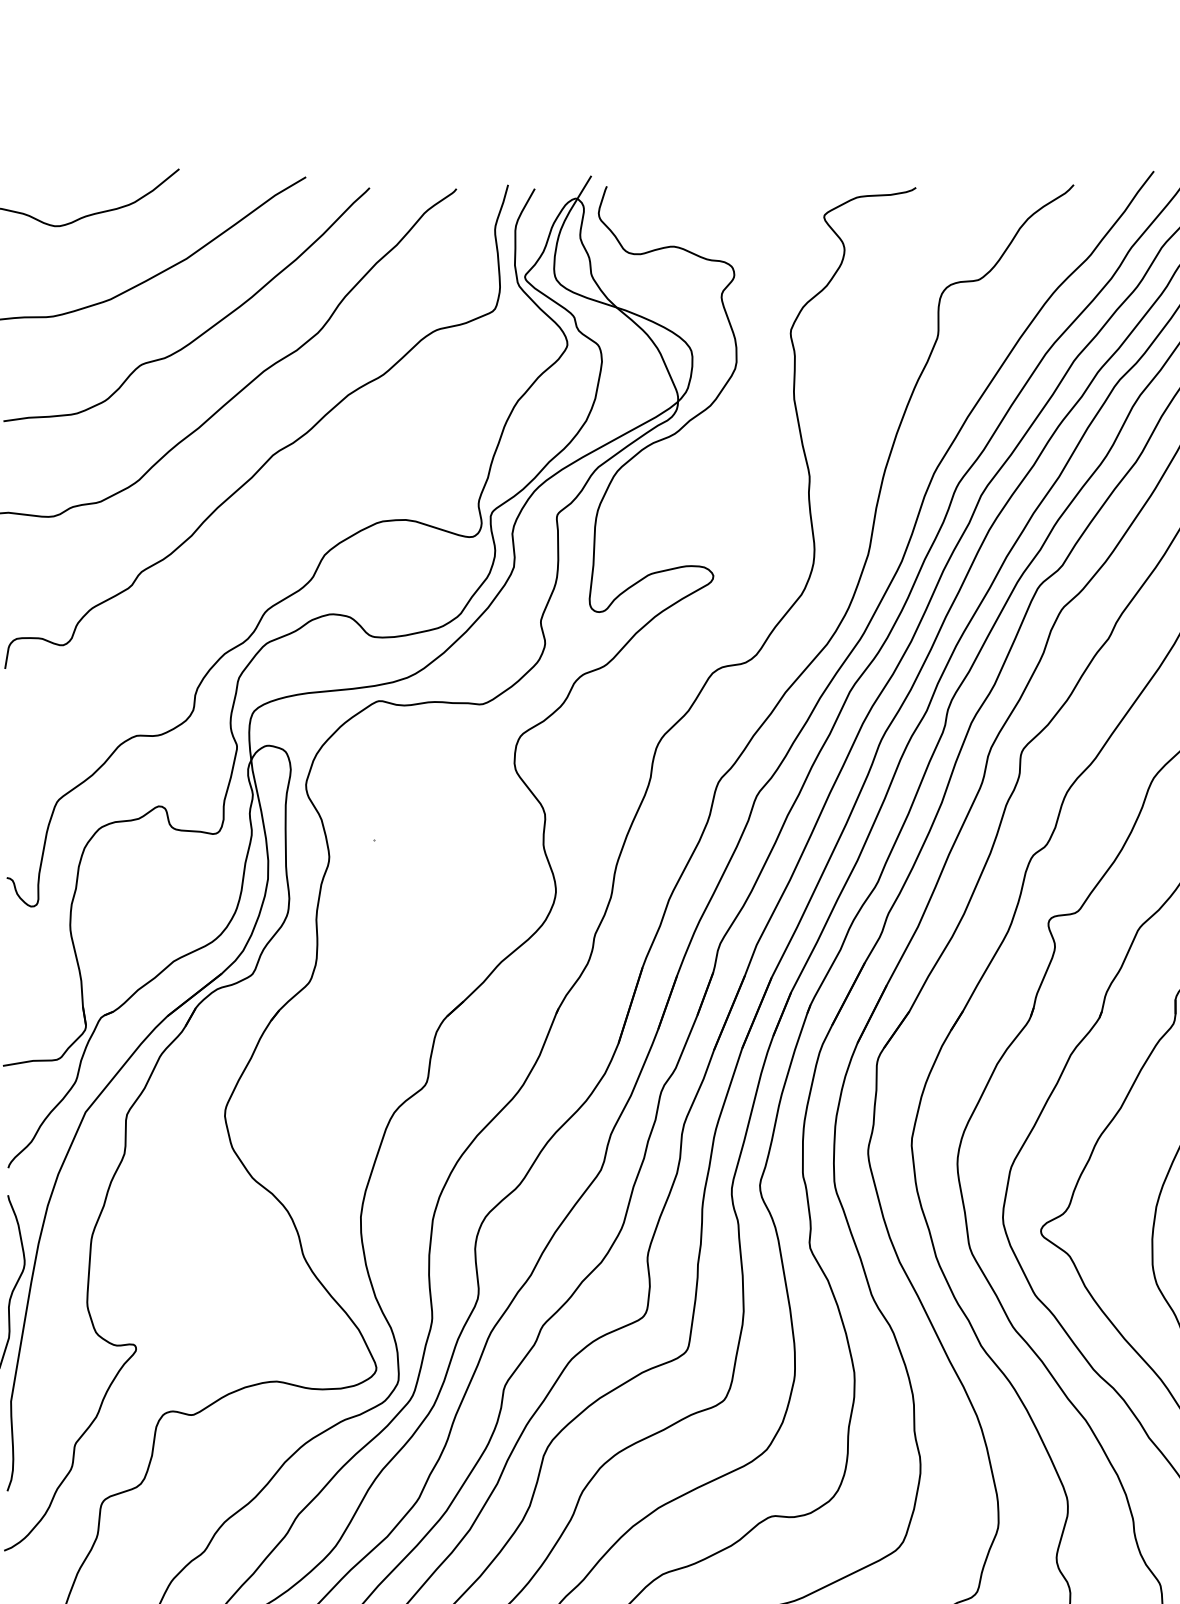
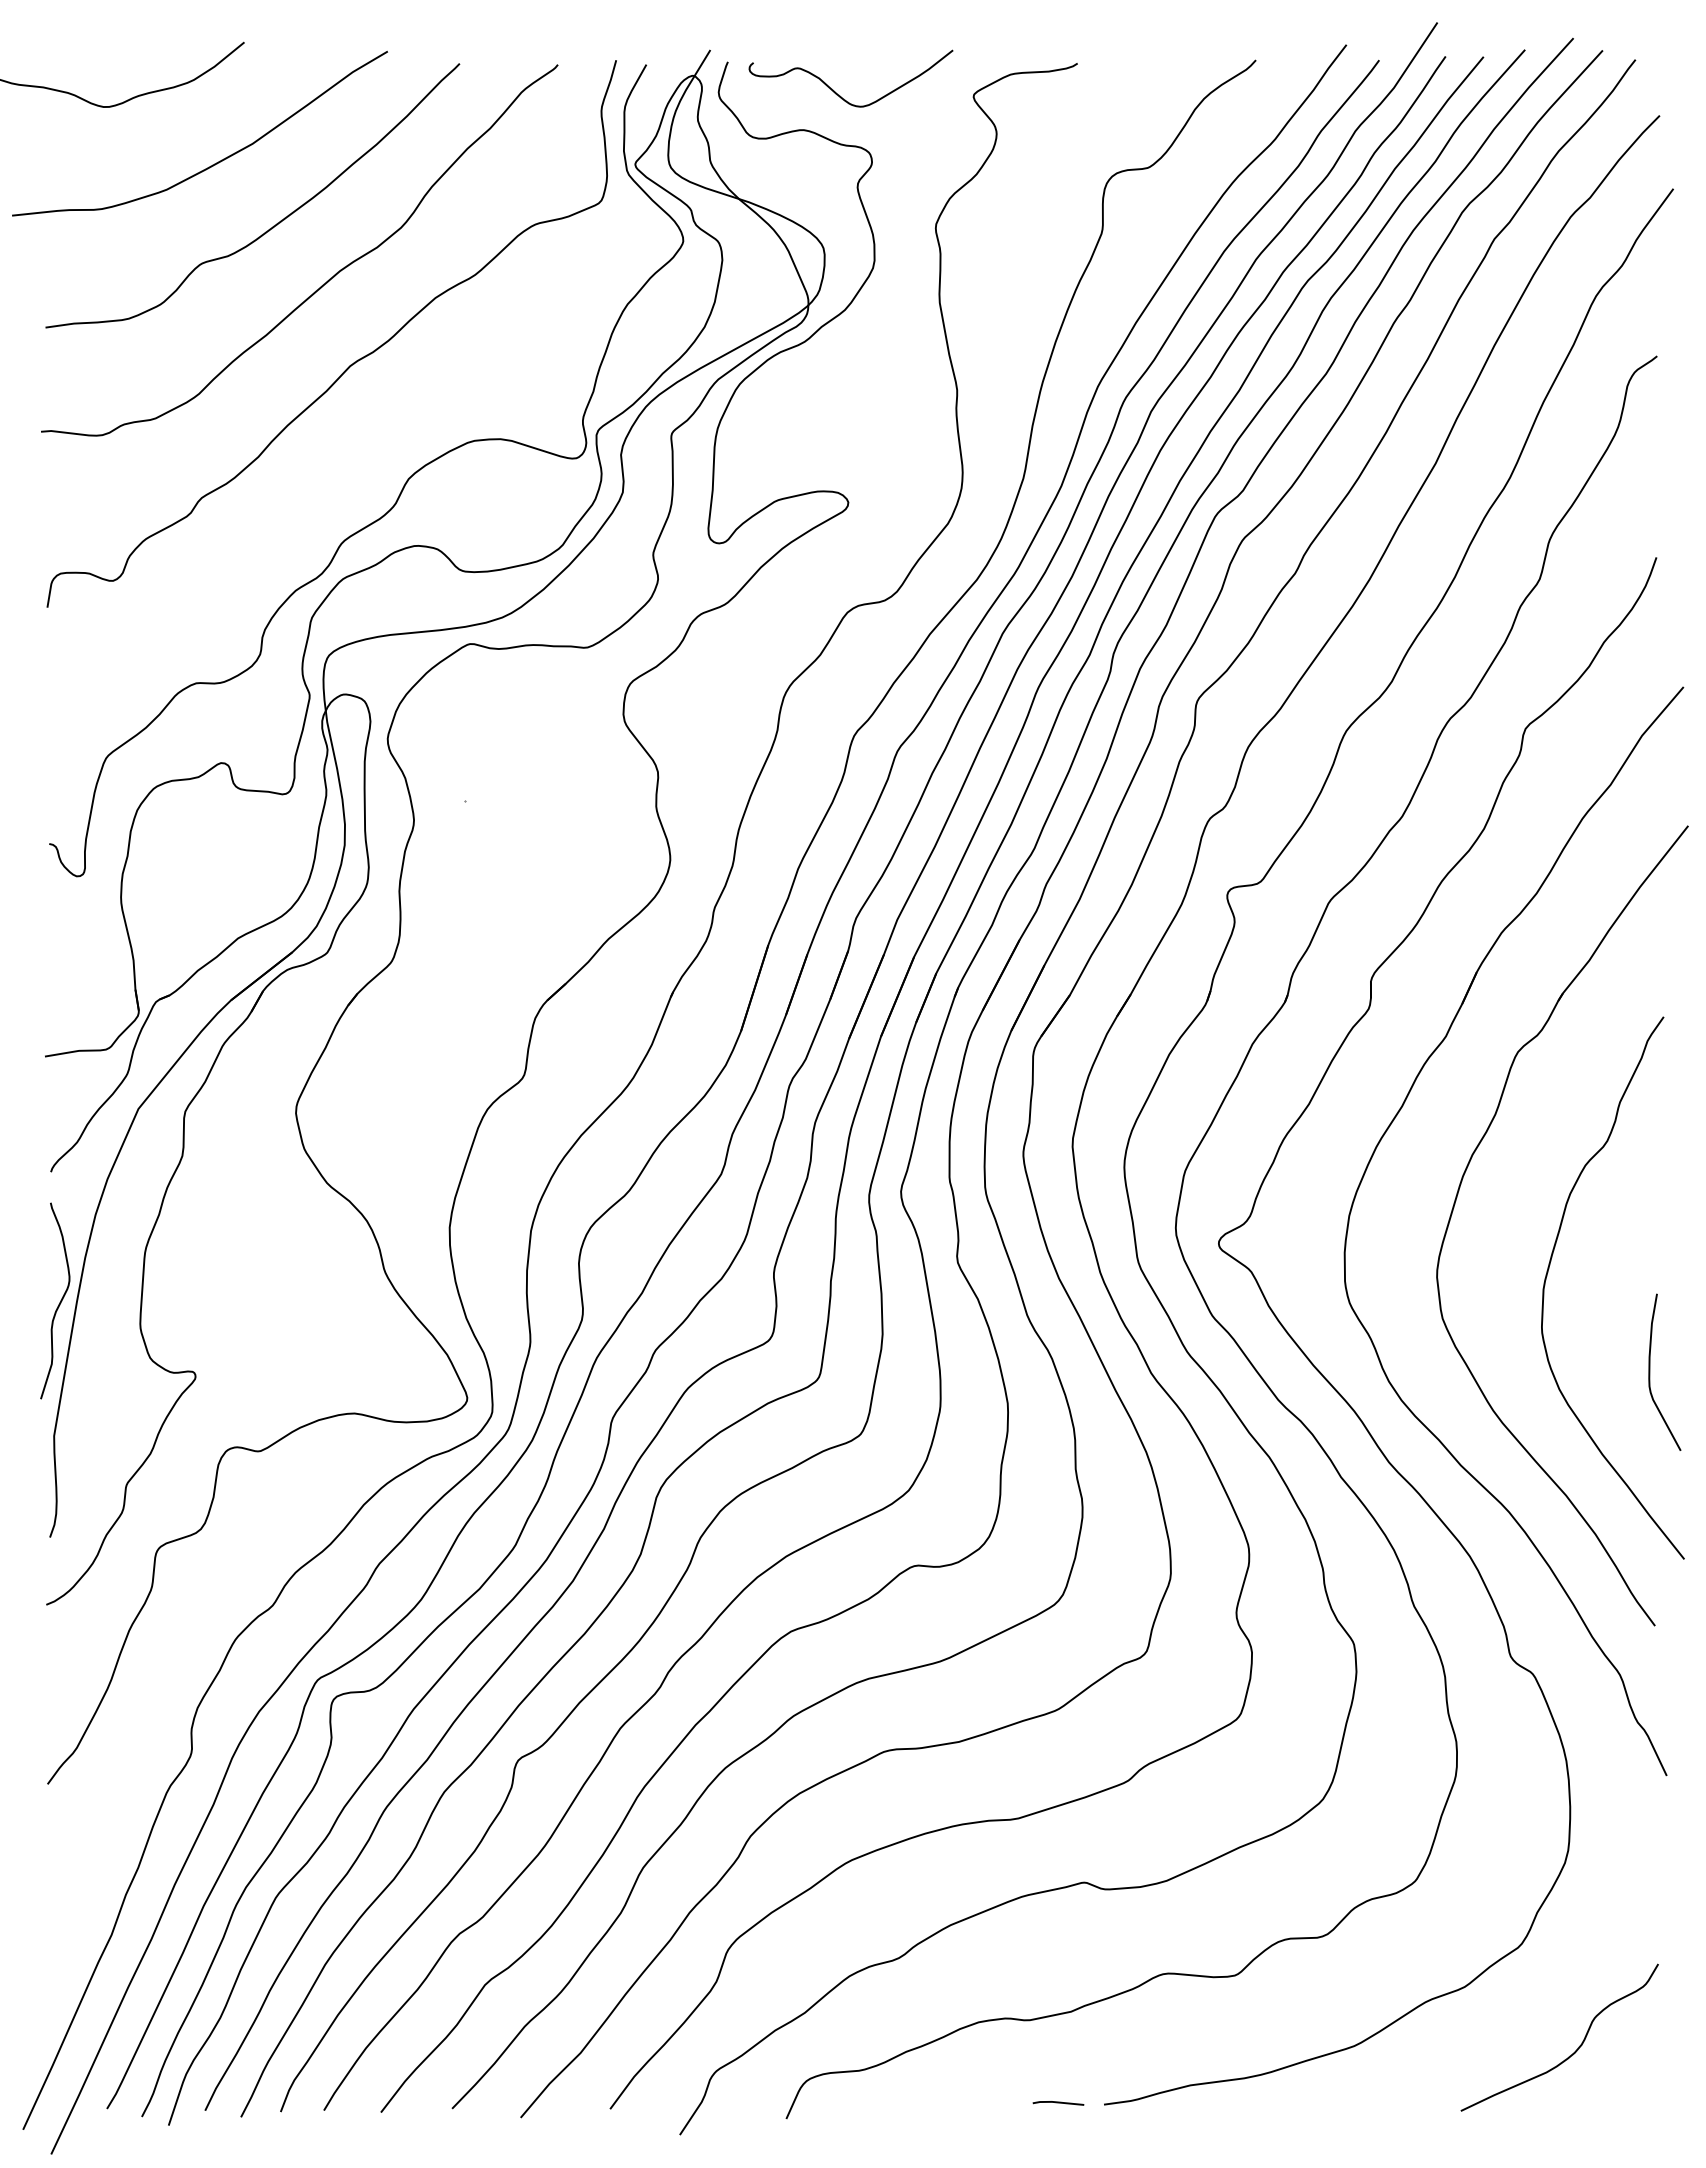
curve: (706, 216) -> (840, 95), added

